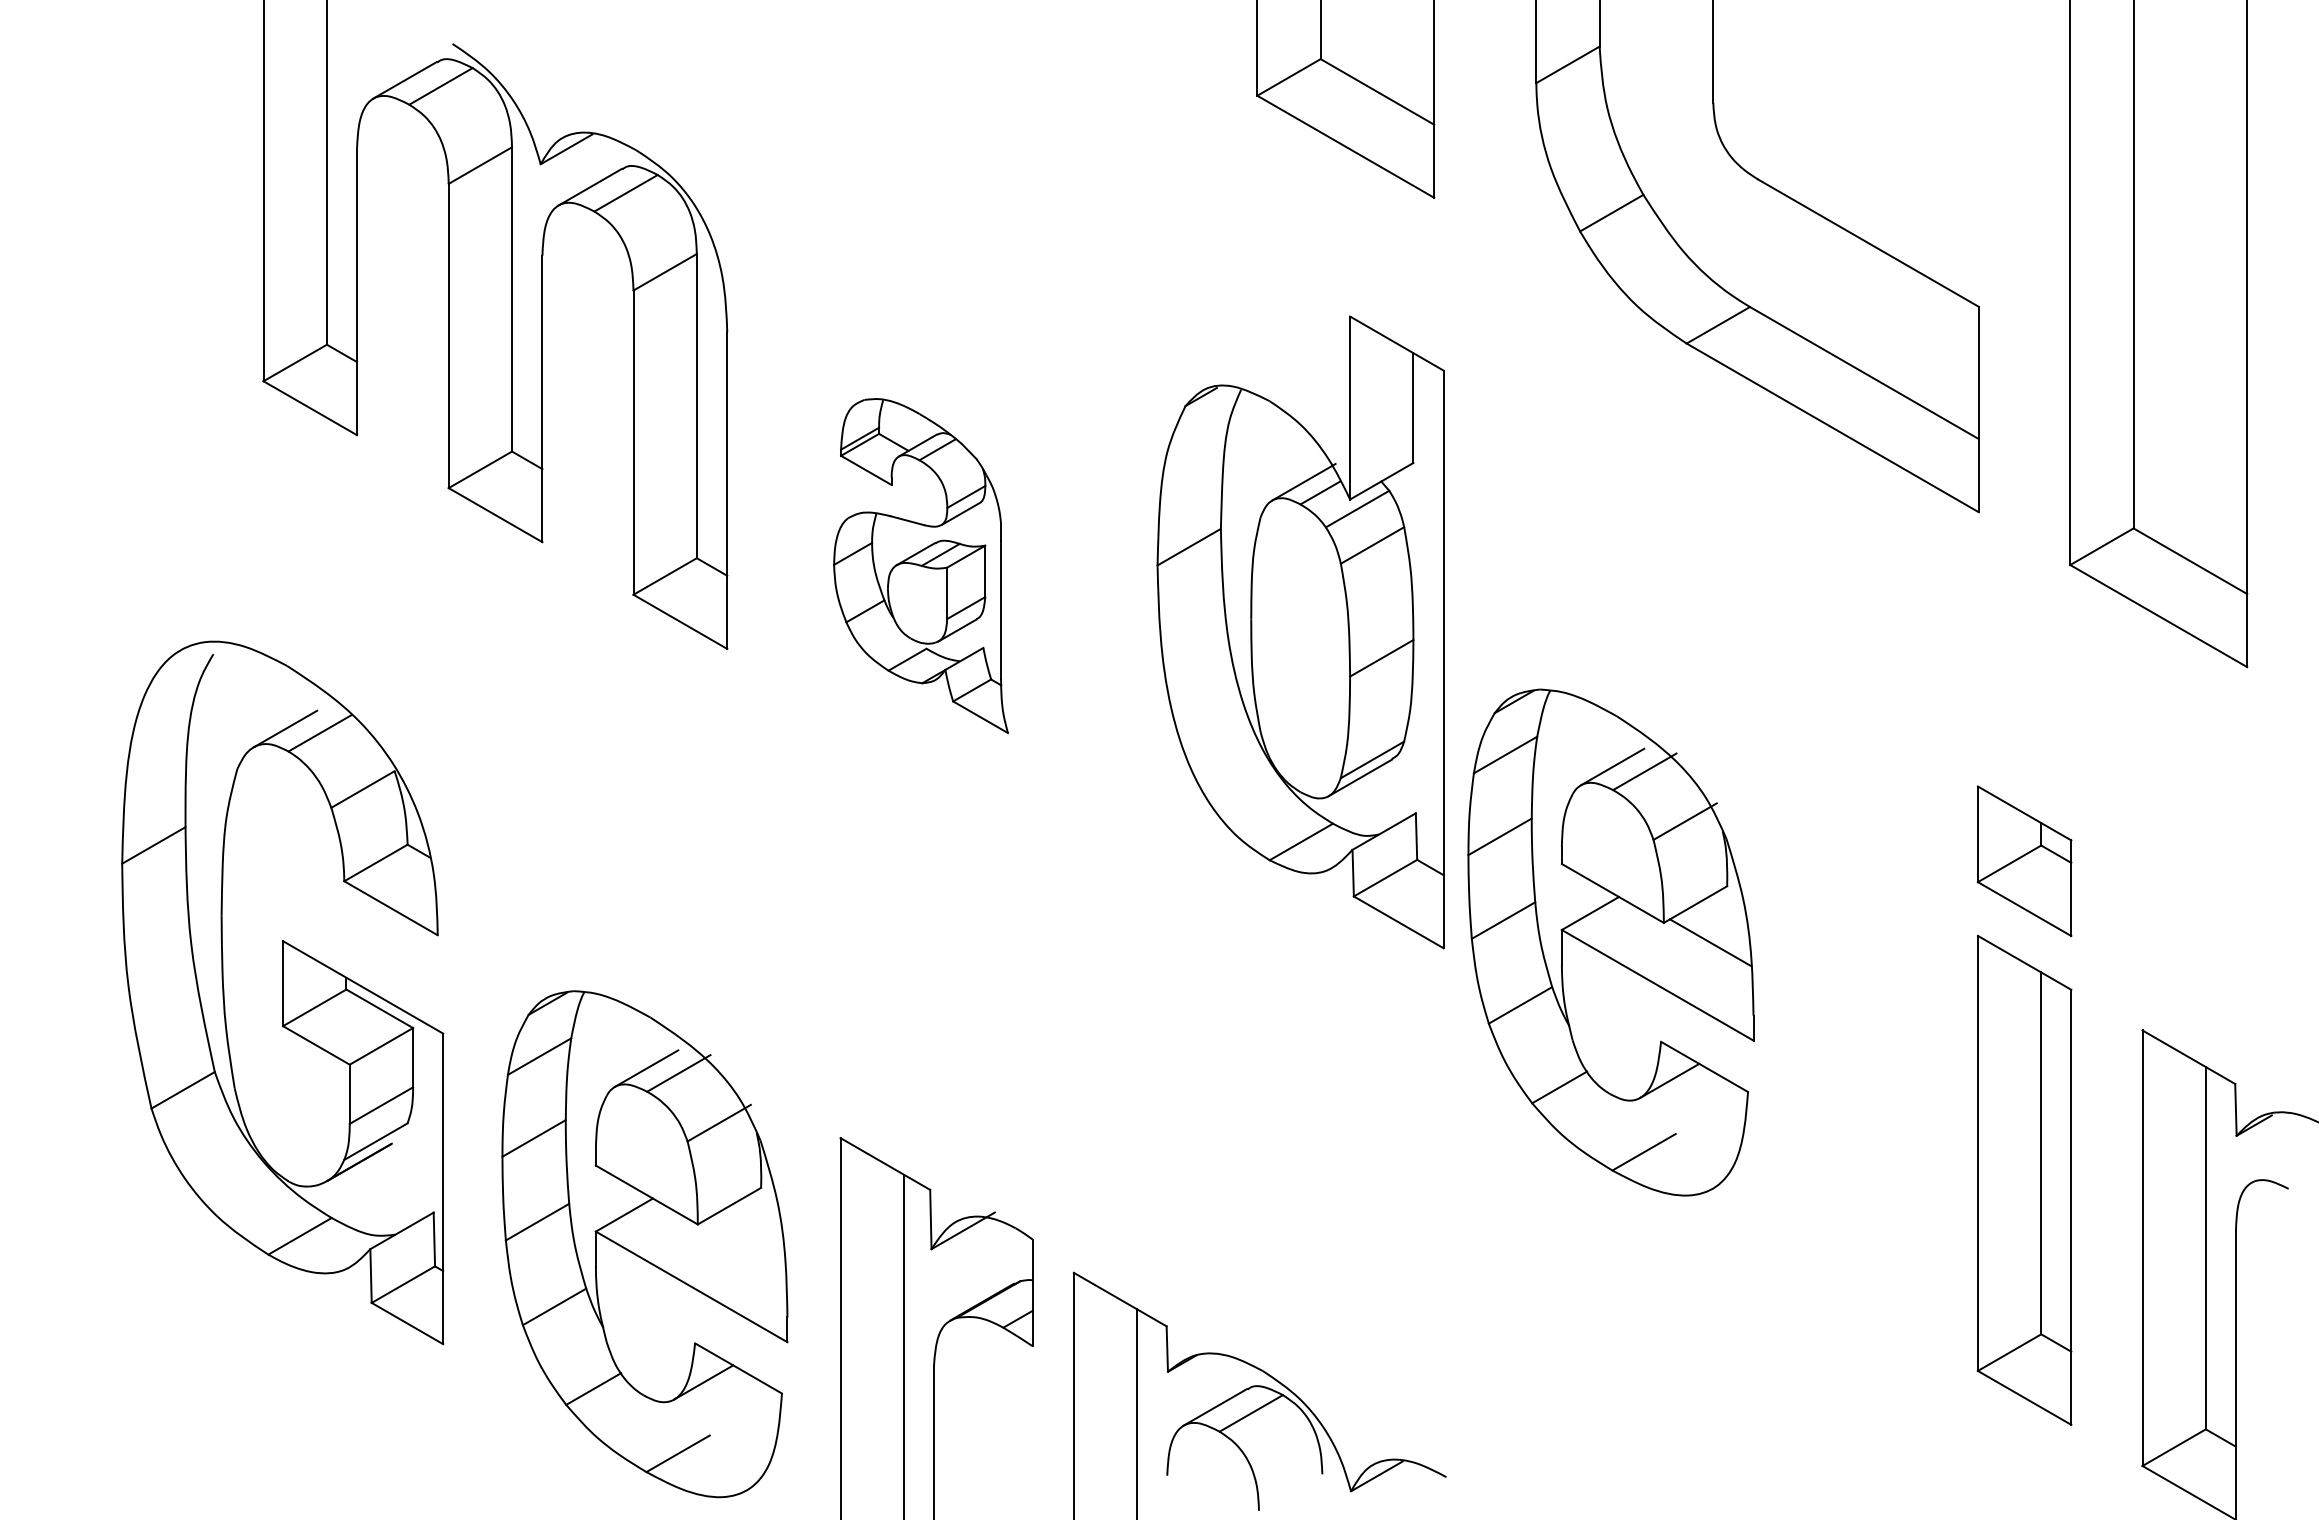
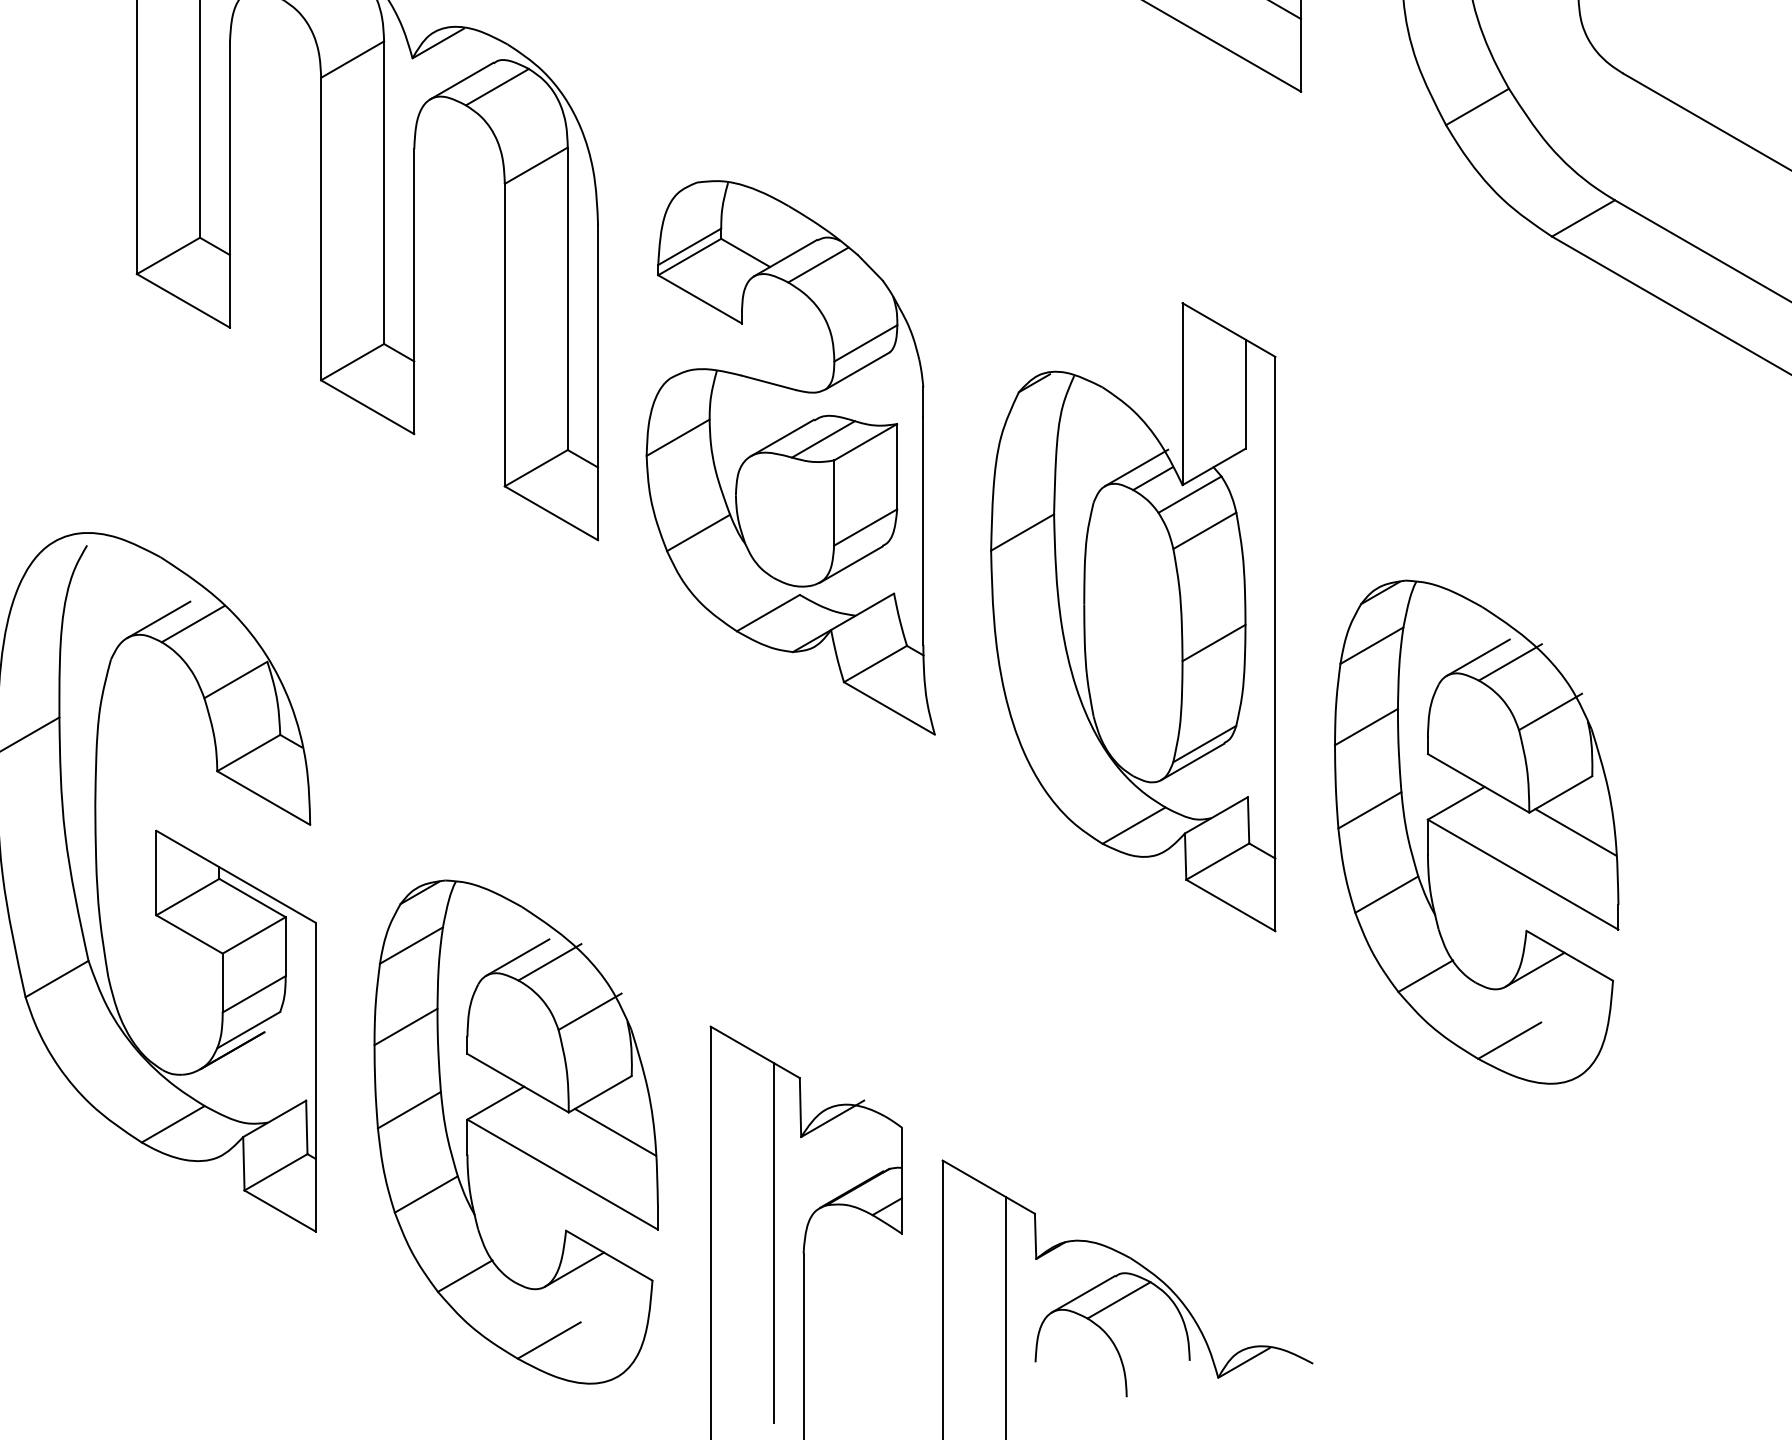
part: (920, 565) -> (790, 457), size x1.67
part: (1300, 632) -> (1133, 617), moved
line: (744, 1244) -> (615, 1132), added

